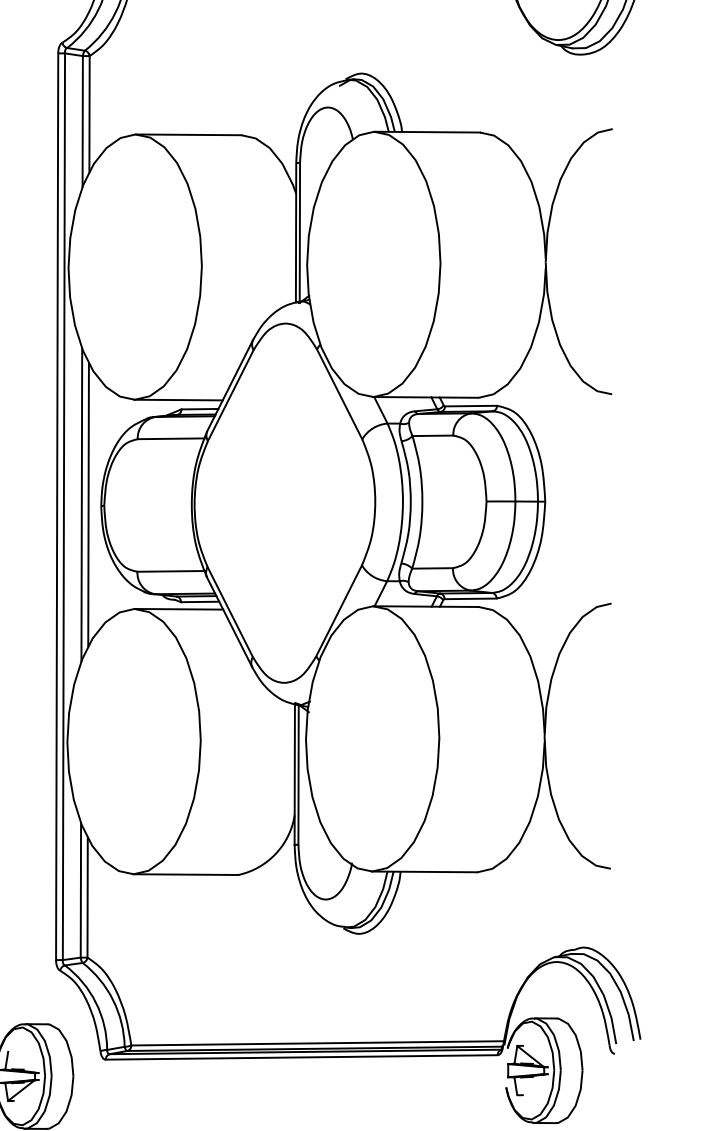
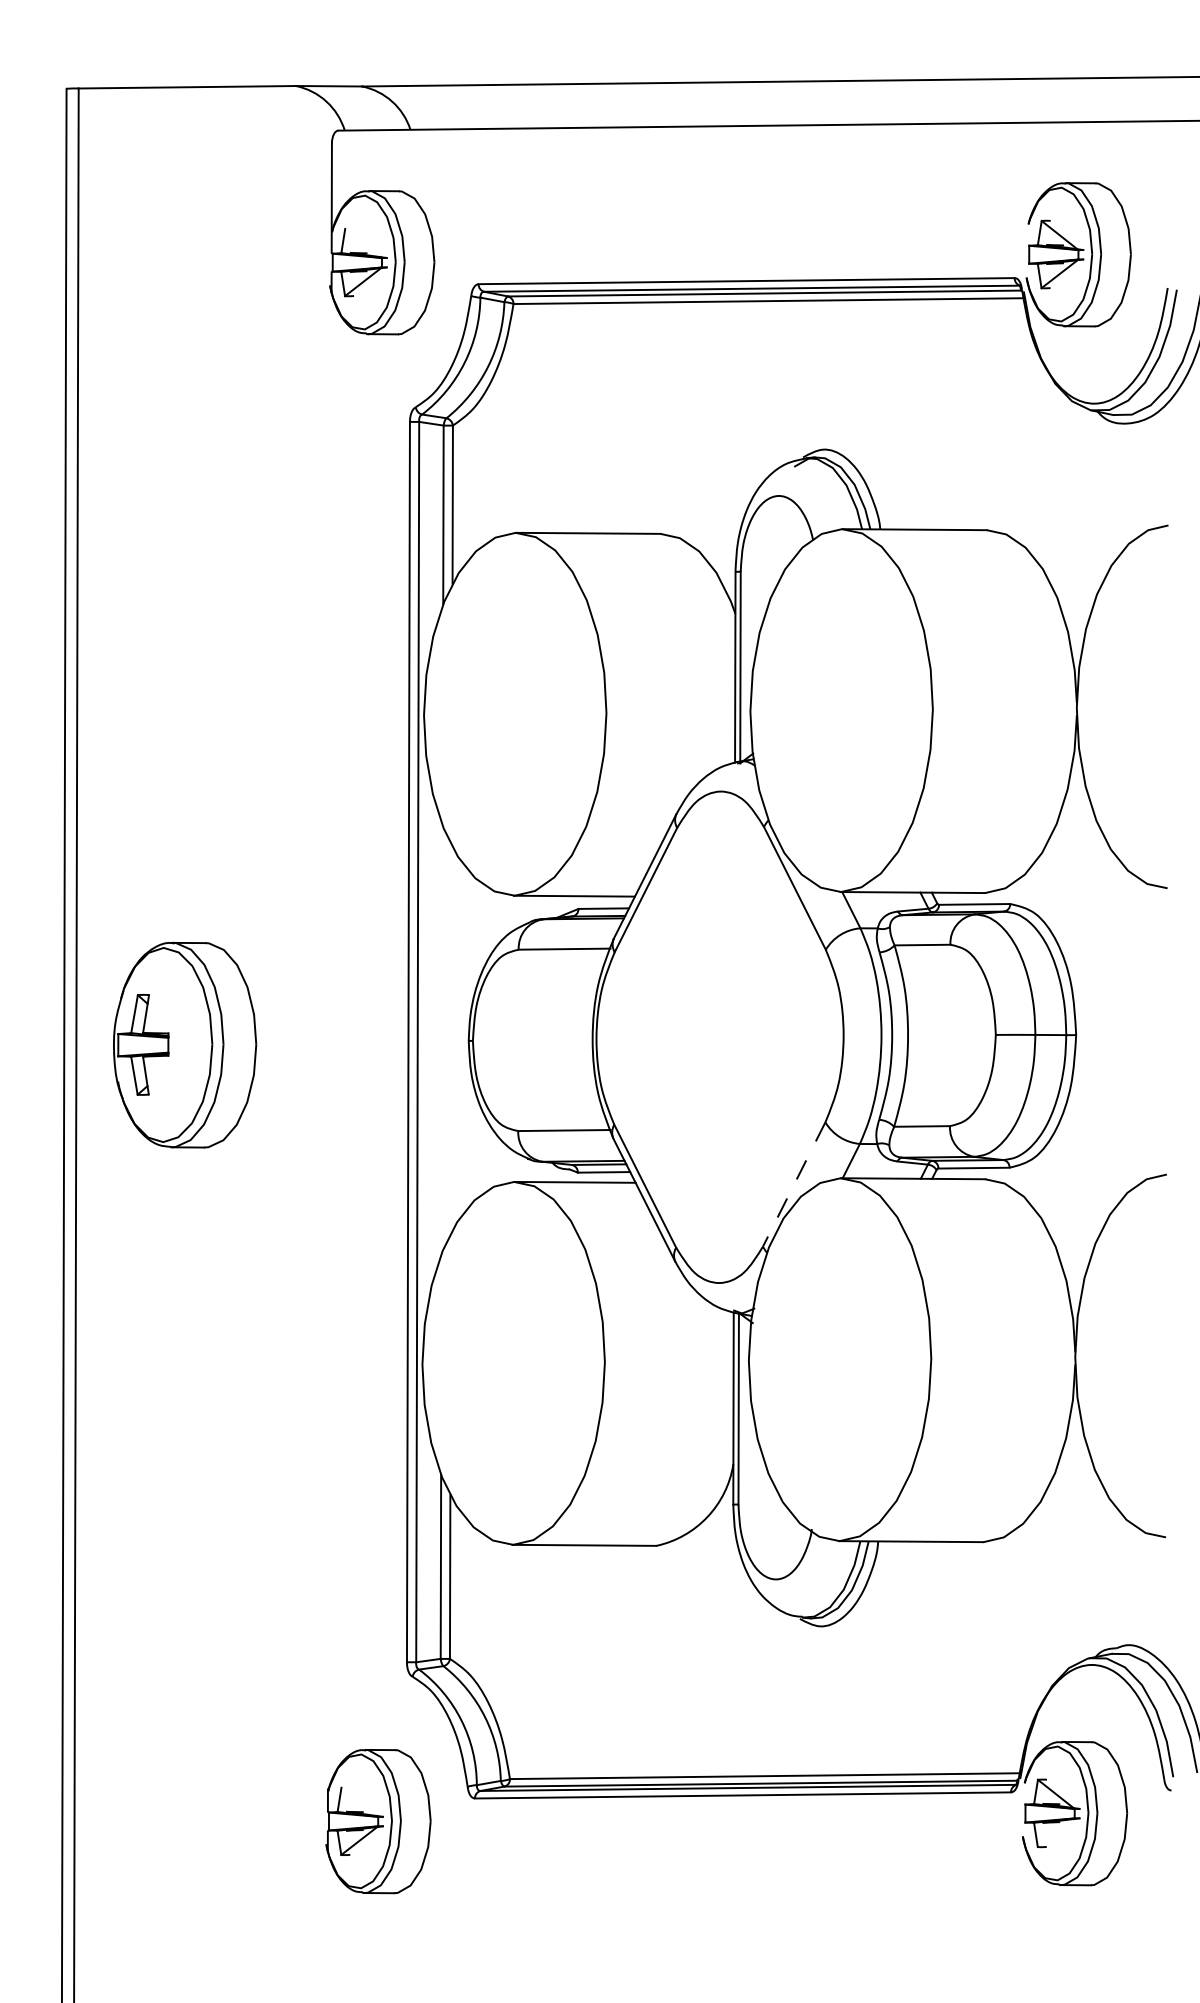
line: (81, 504) -> (441, 1039), removed
line: (87, 504) -> (450, 1039), removed
line: (339, 610) -> (794, 1184), solid -> dashed

